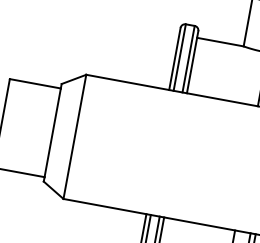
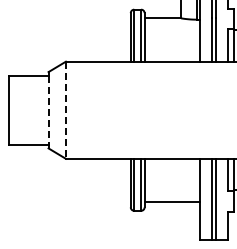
line: (52, 133) -> (48, 110), solid -> dashed
line: (74, 137) -> (65, 110), solid -> dashed

